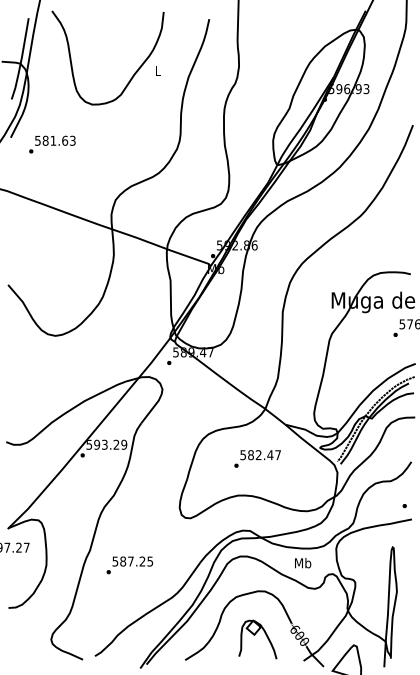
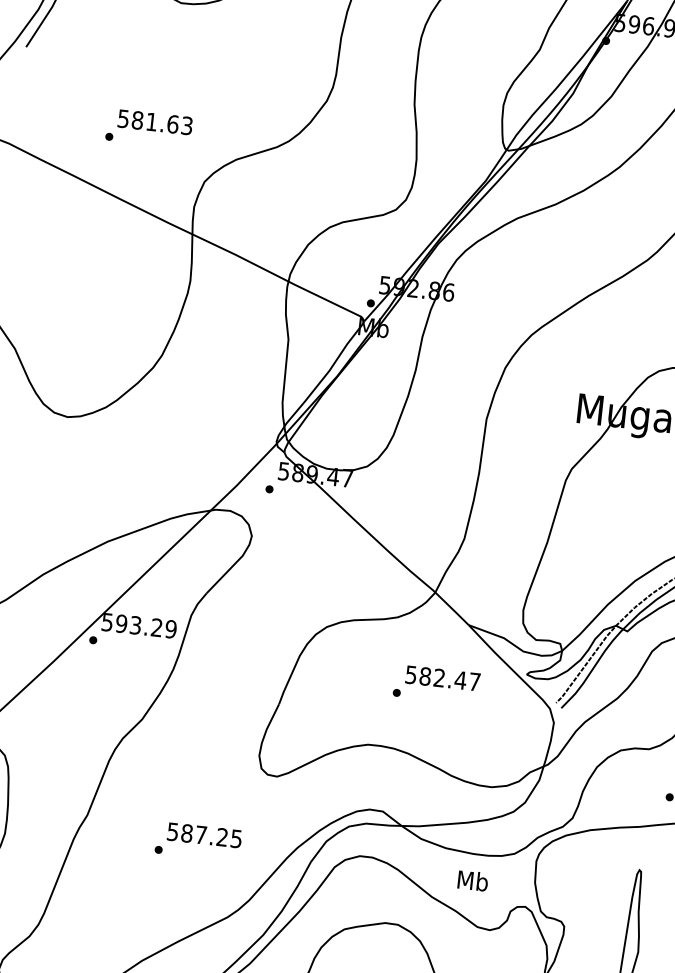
text: (52, 144) -> (149, 128), moved
text: (257, 458) -> (436, 683), moved
text: (129, 565) -> (197, 841), moved

